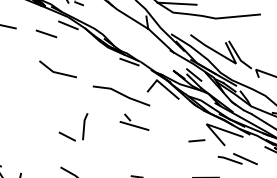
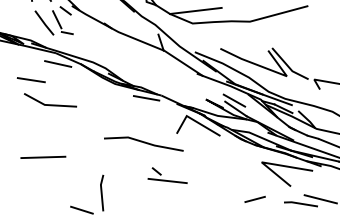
line: (56, 71) -> (48, 103), moved
line: (45, 92) -> (43, 157), added
line: (196, 140) -> (254, 199), moved

